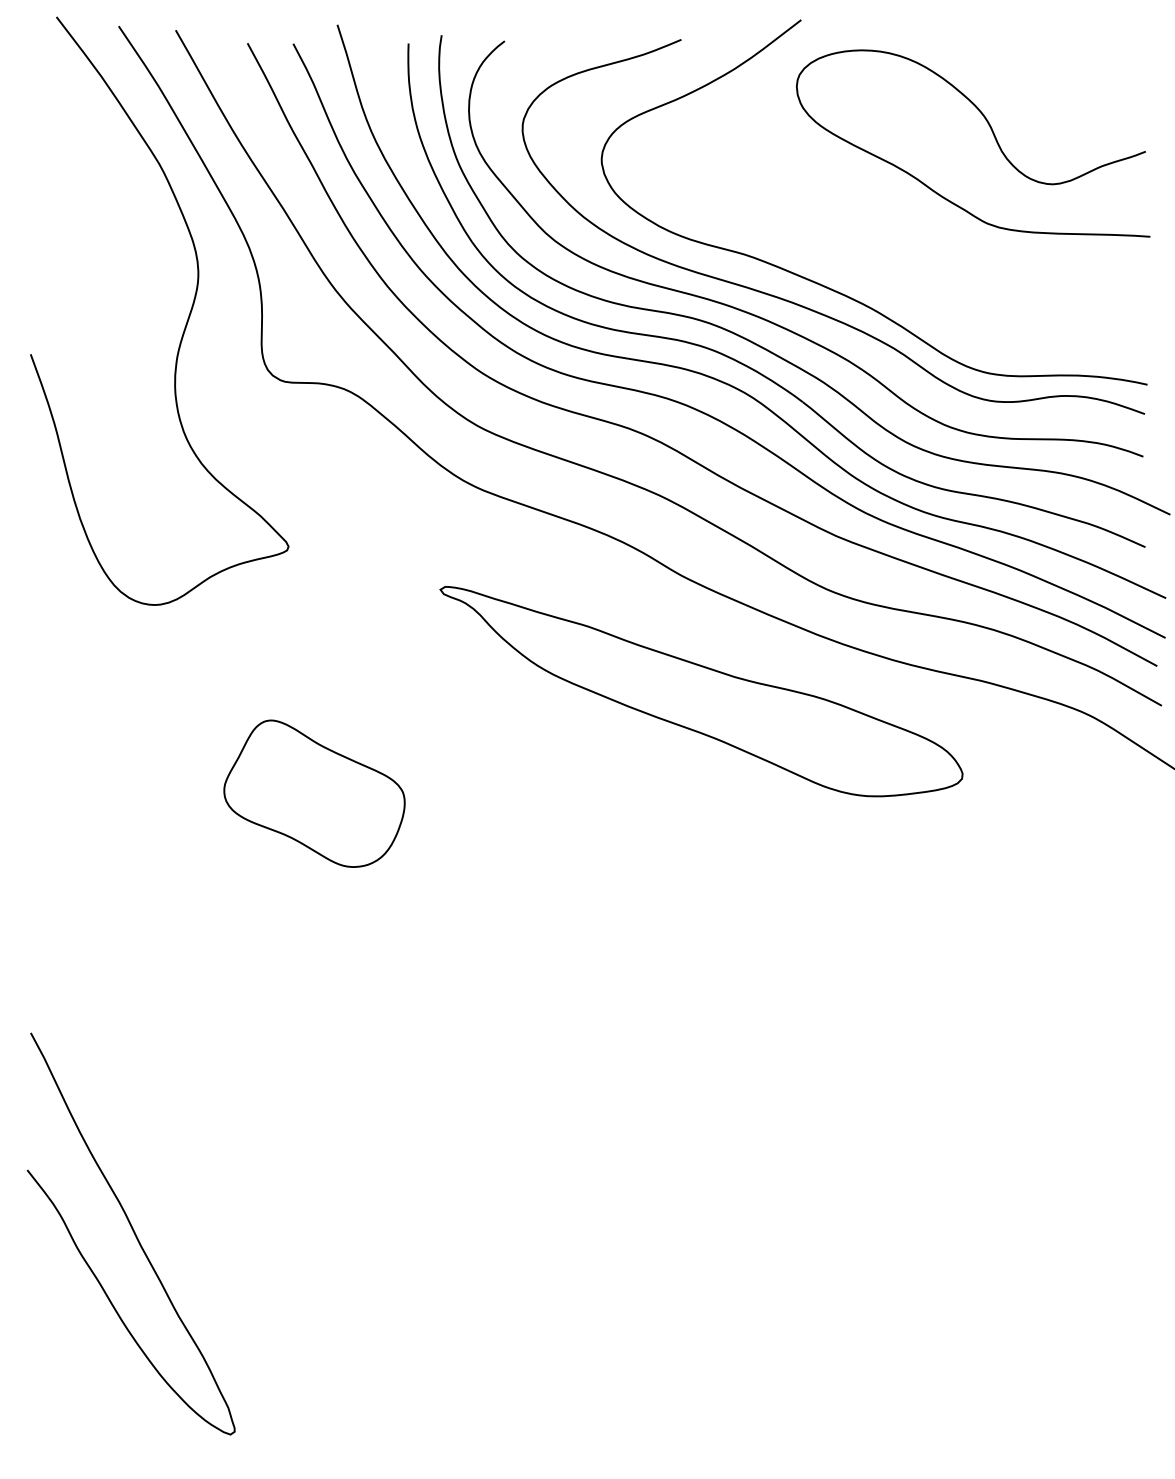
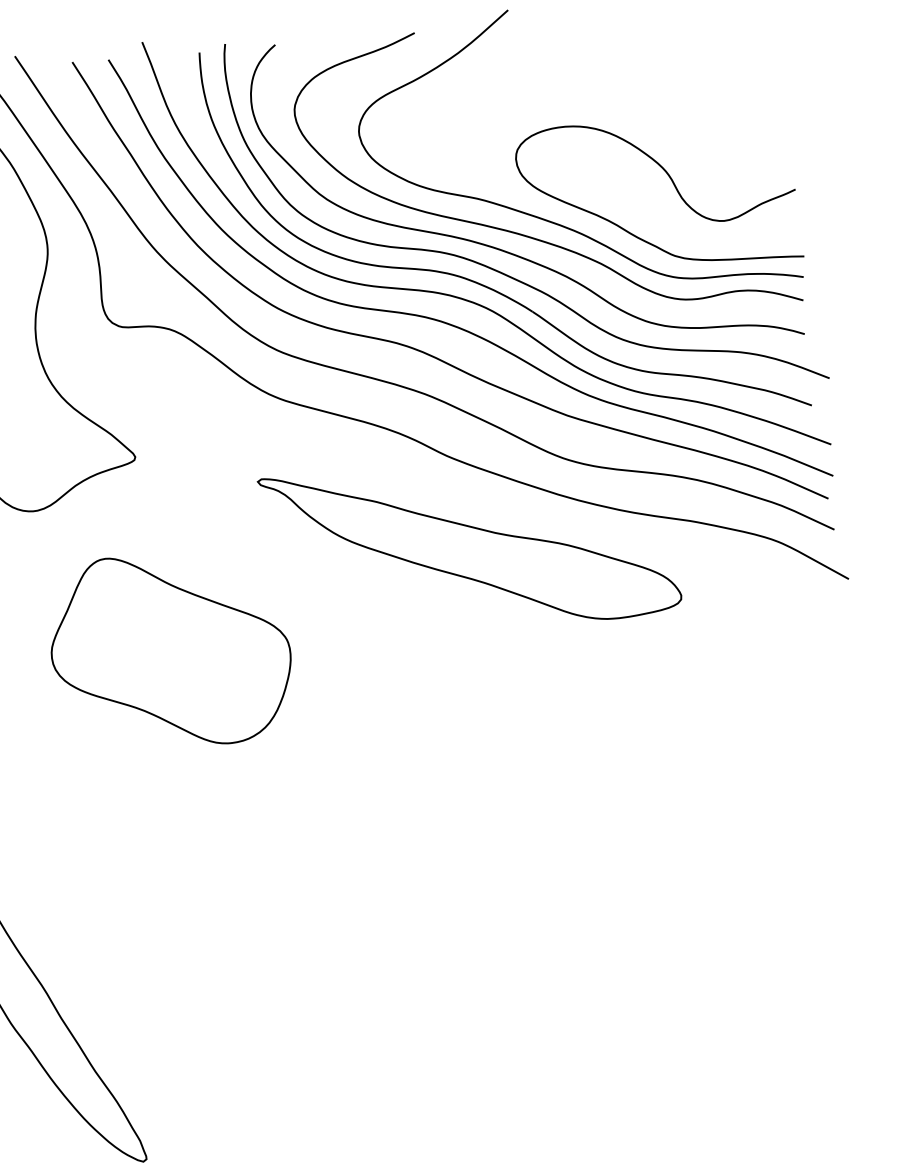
curve: (993, 136) -> (674, 186), moved
part: (314, 793) -> (170, 650), size x1.67

